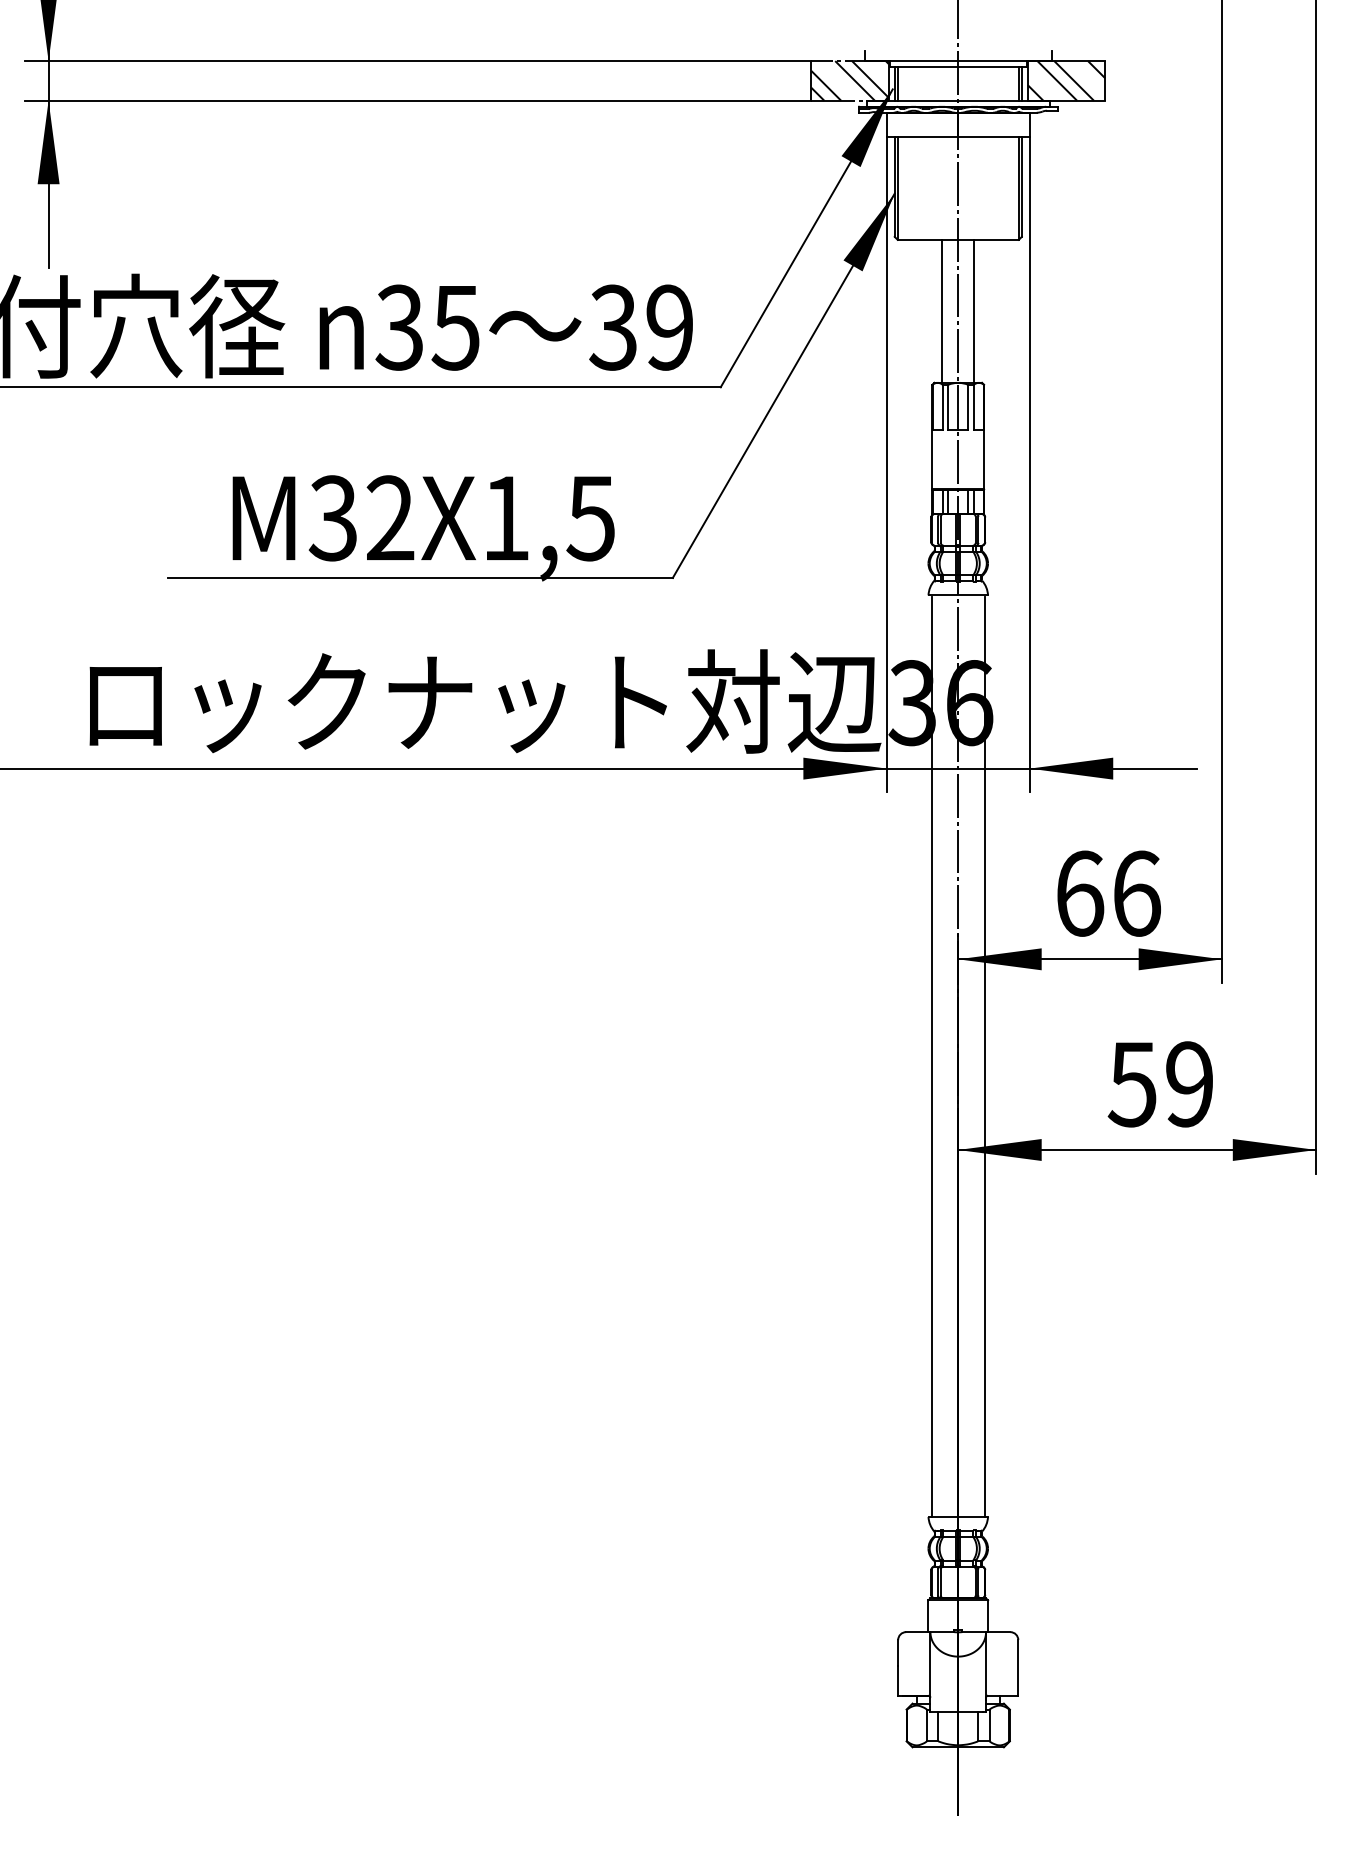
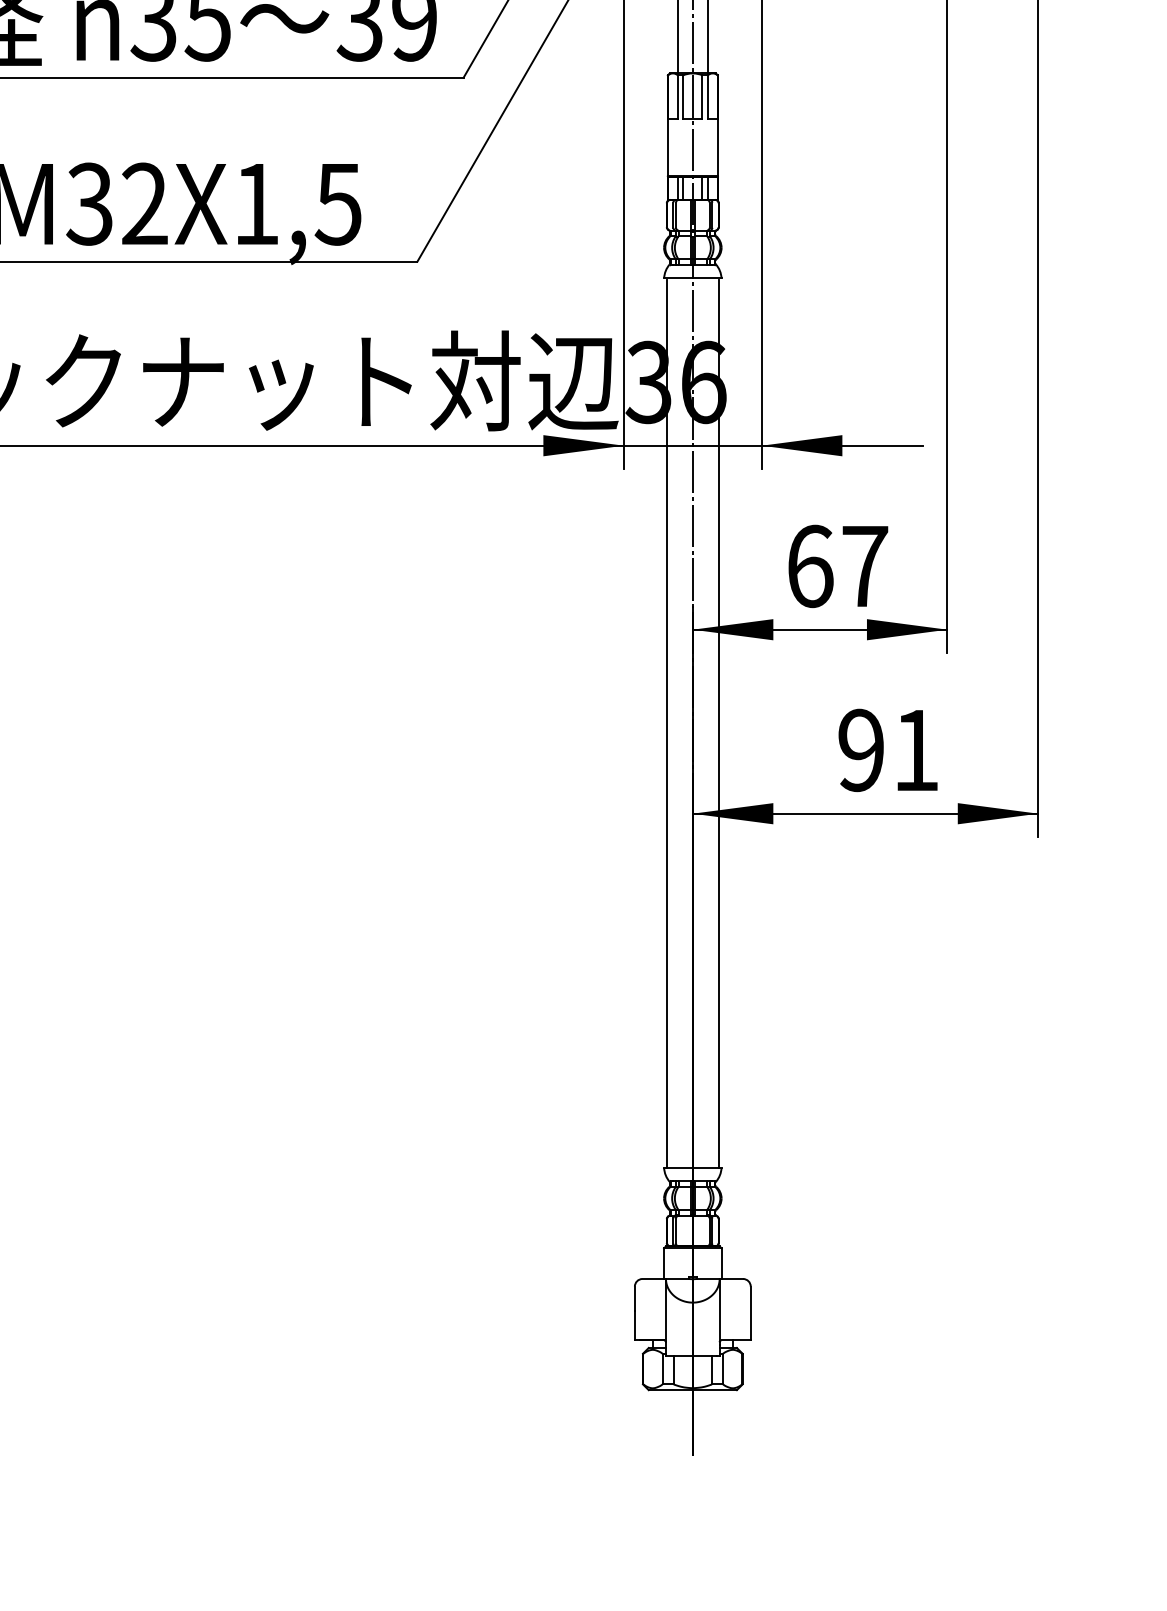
text: (1136, 893) -> (864, 566), 66 -> 67
text: (1159, 1084) -> (887, 750), 59 -> 91

